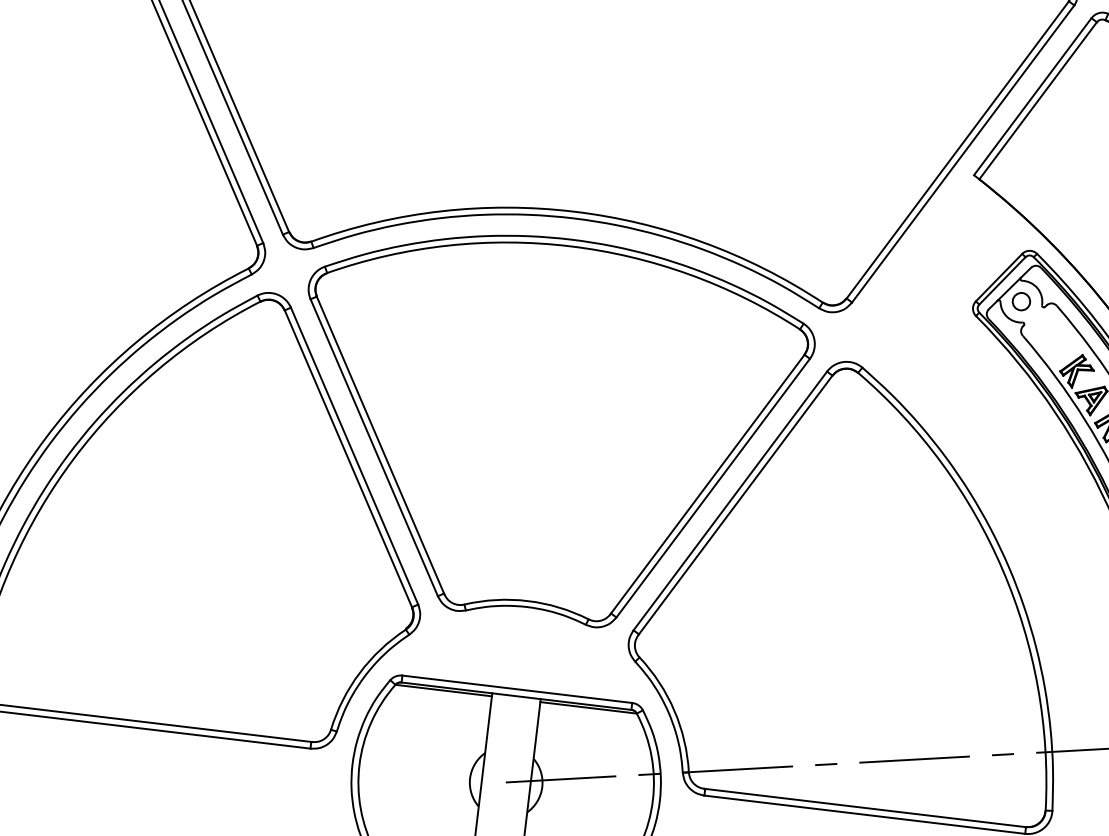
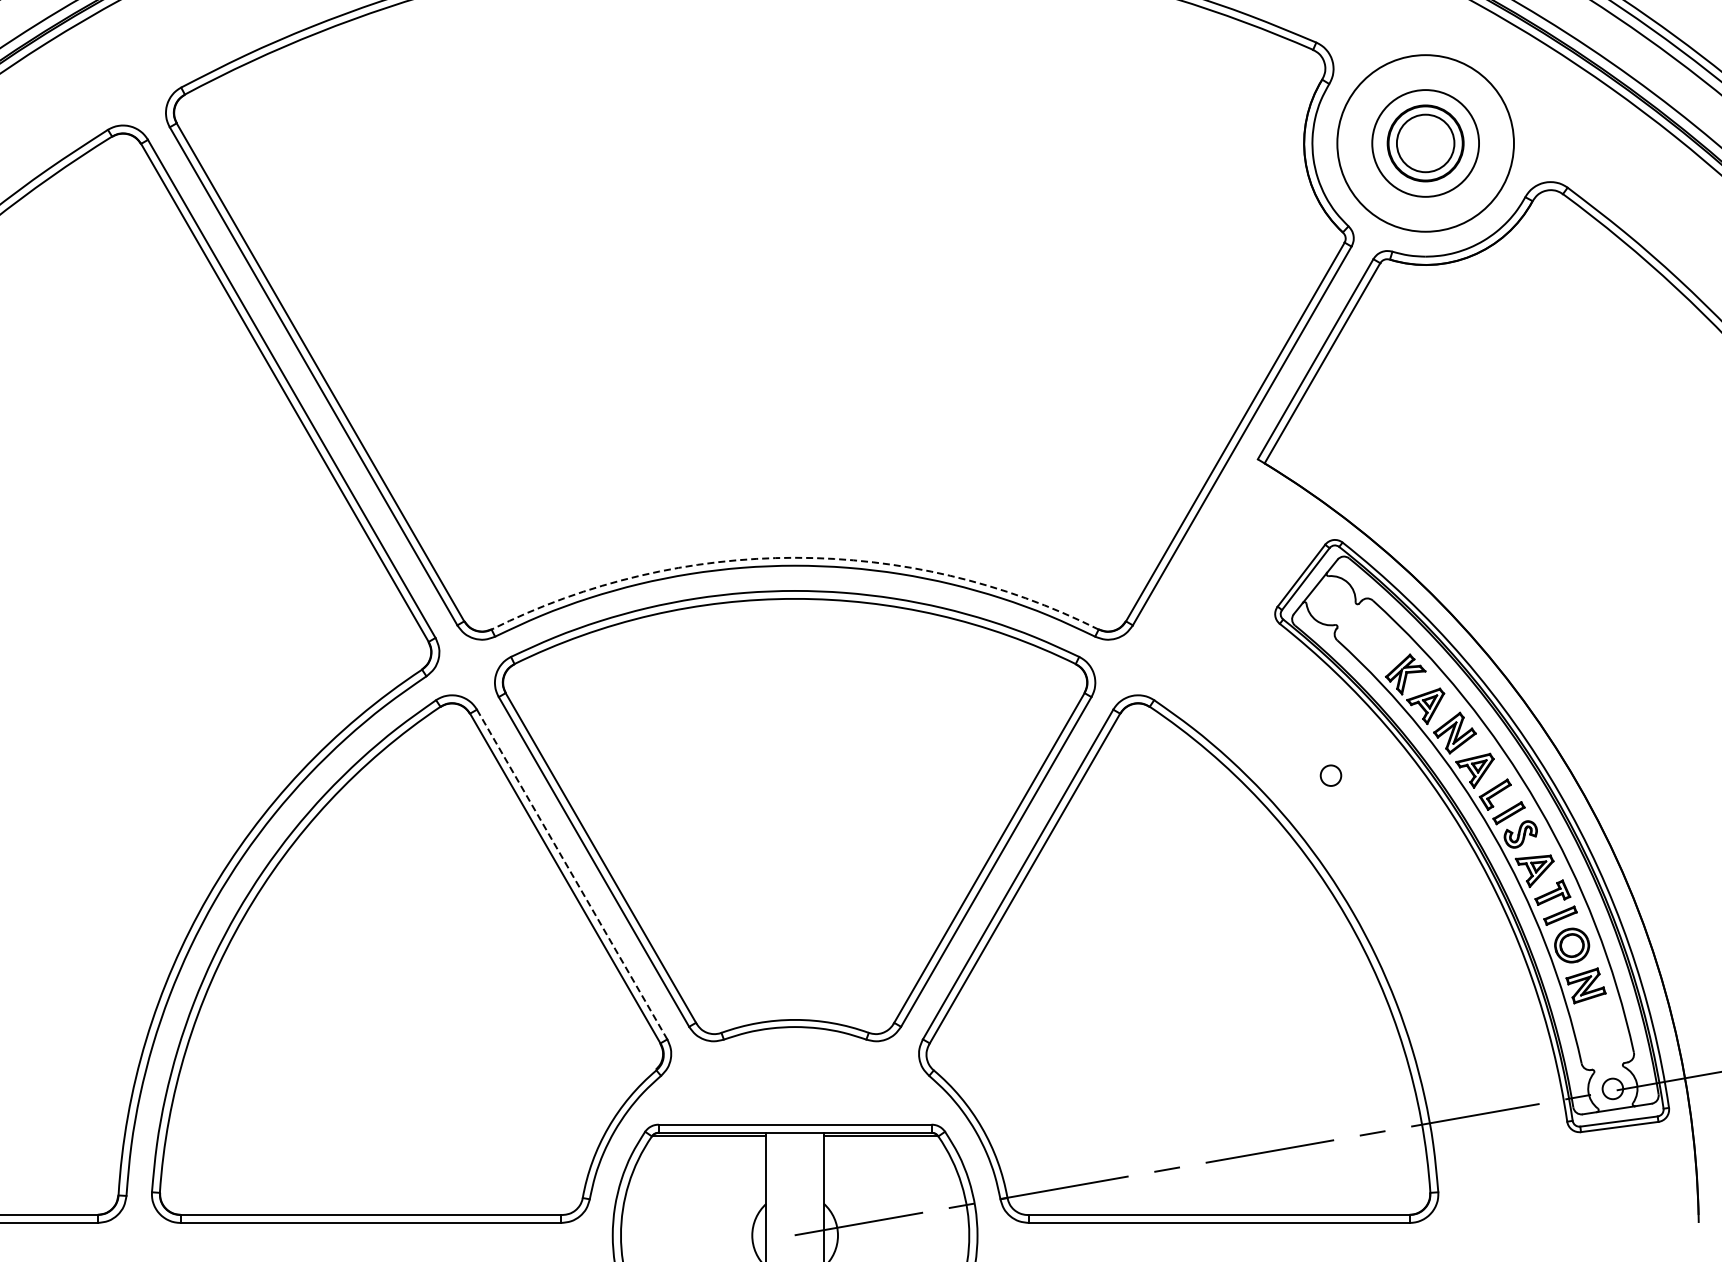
arc: (574, 211) -> (795, 557), solid -> dashed
circle: (1021, 301) -> (1330, 775), moved
line: (354, 456) -> (572, 874), solid -> dashed

